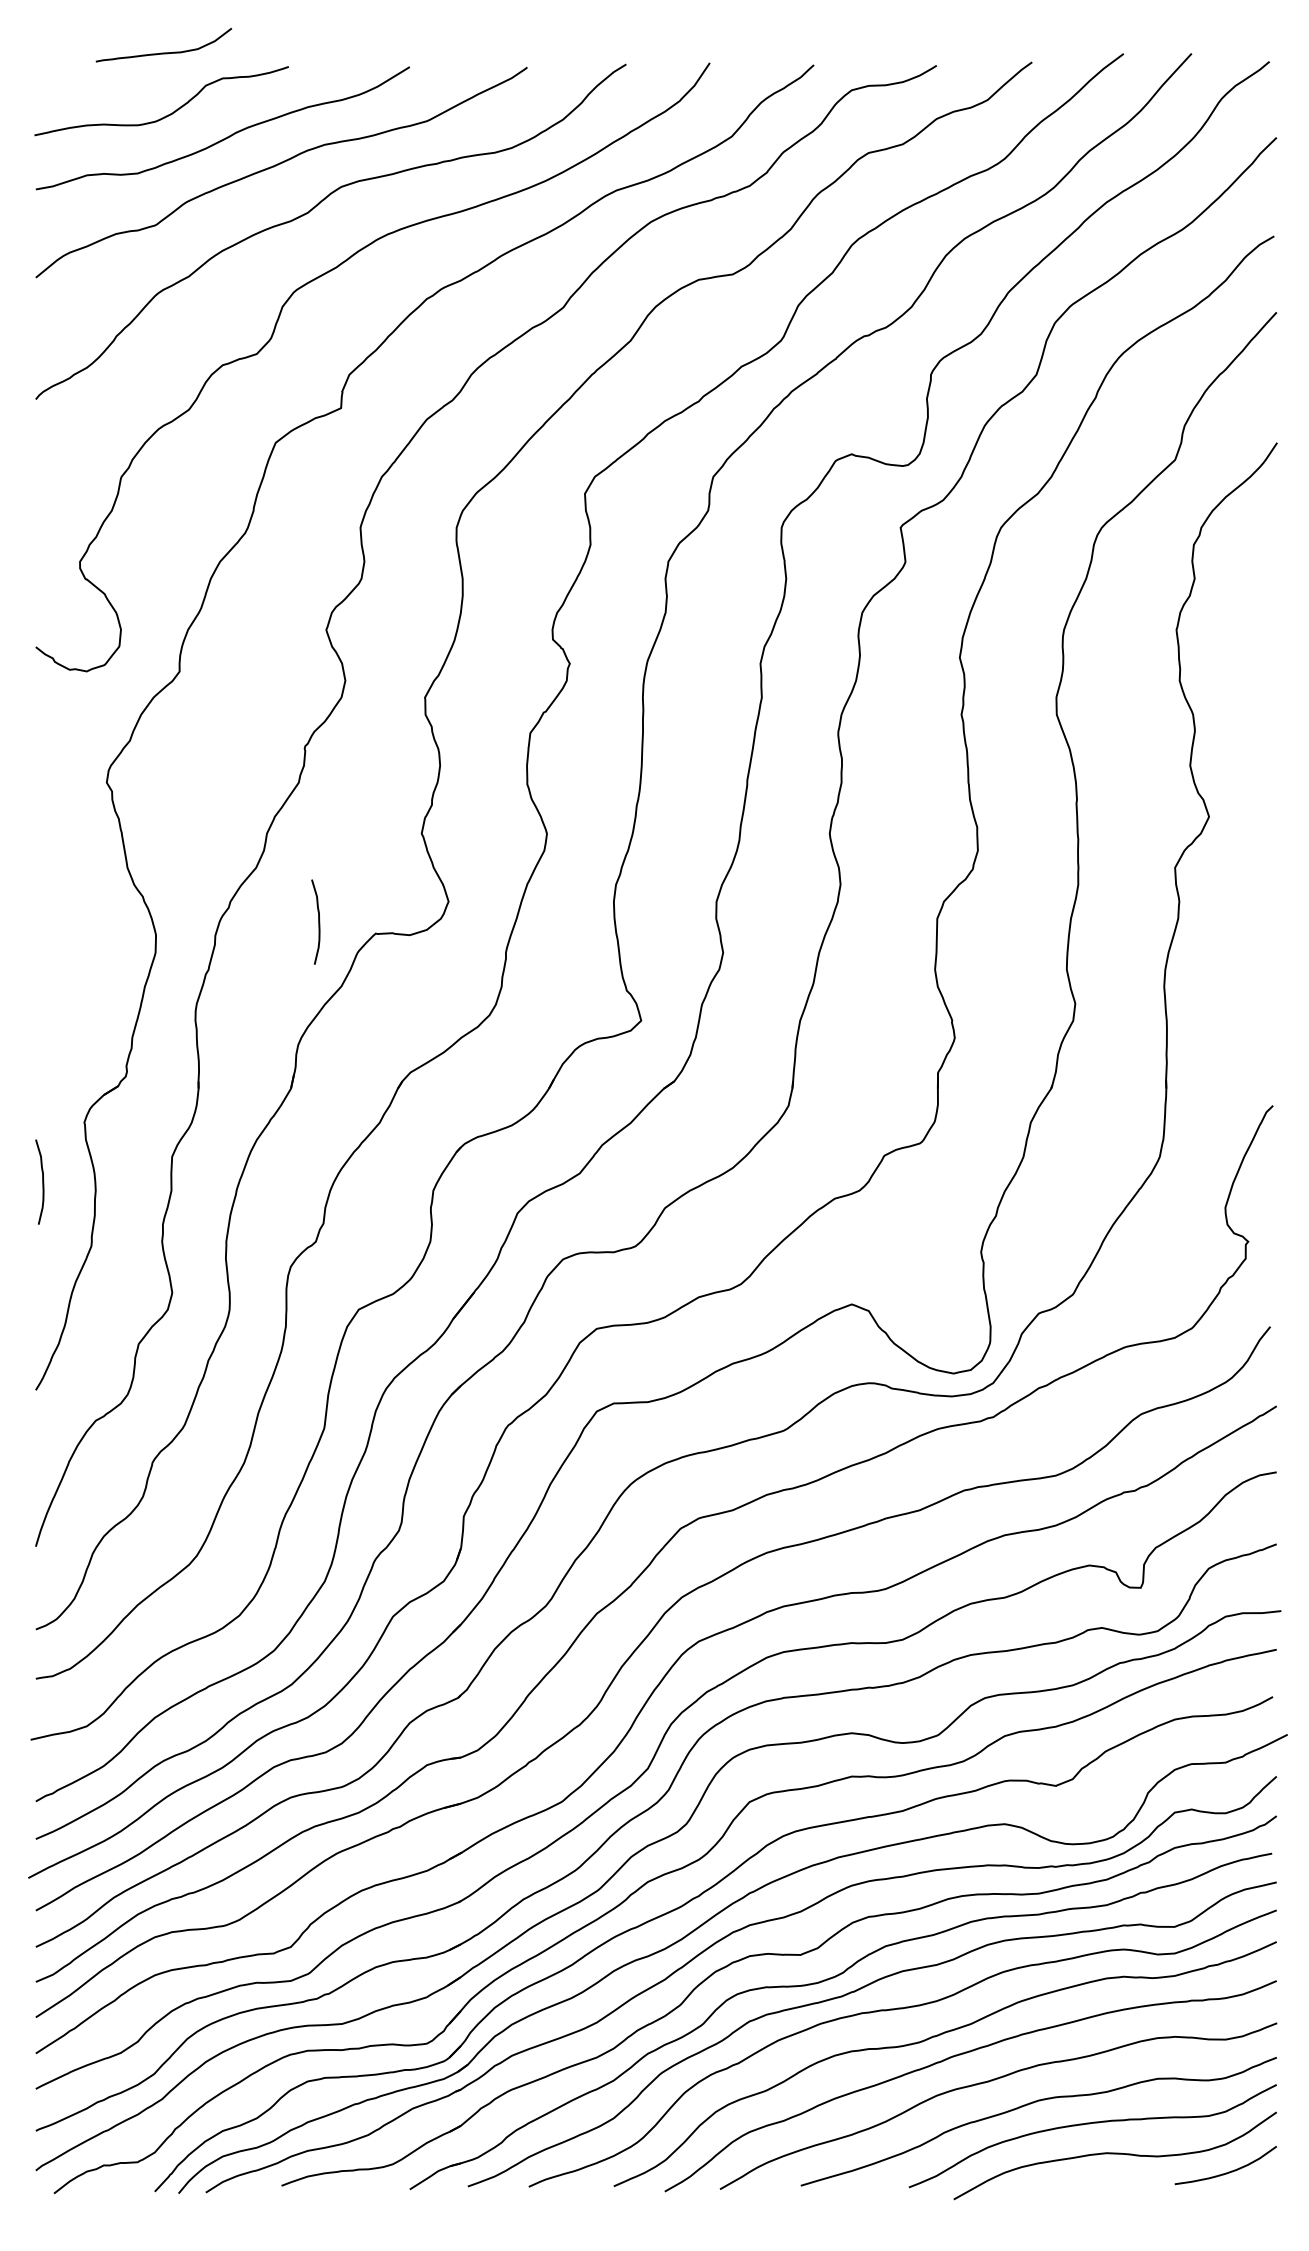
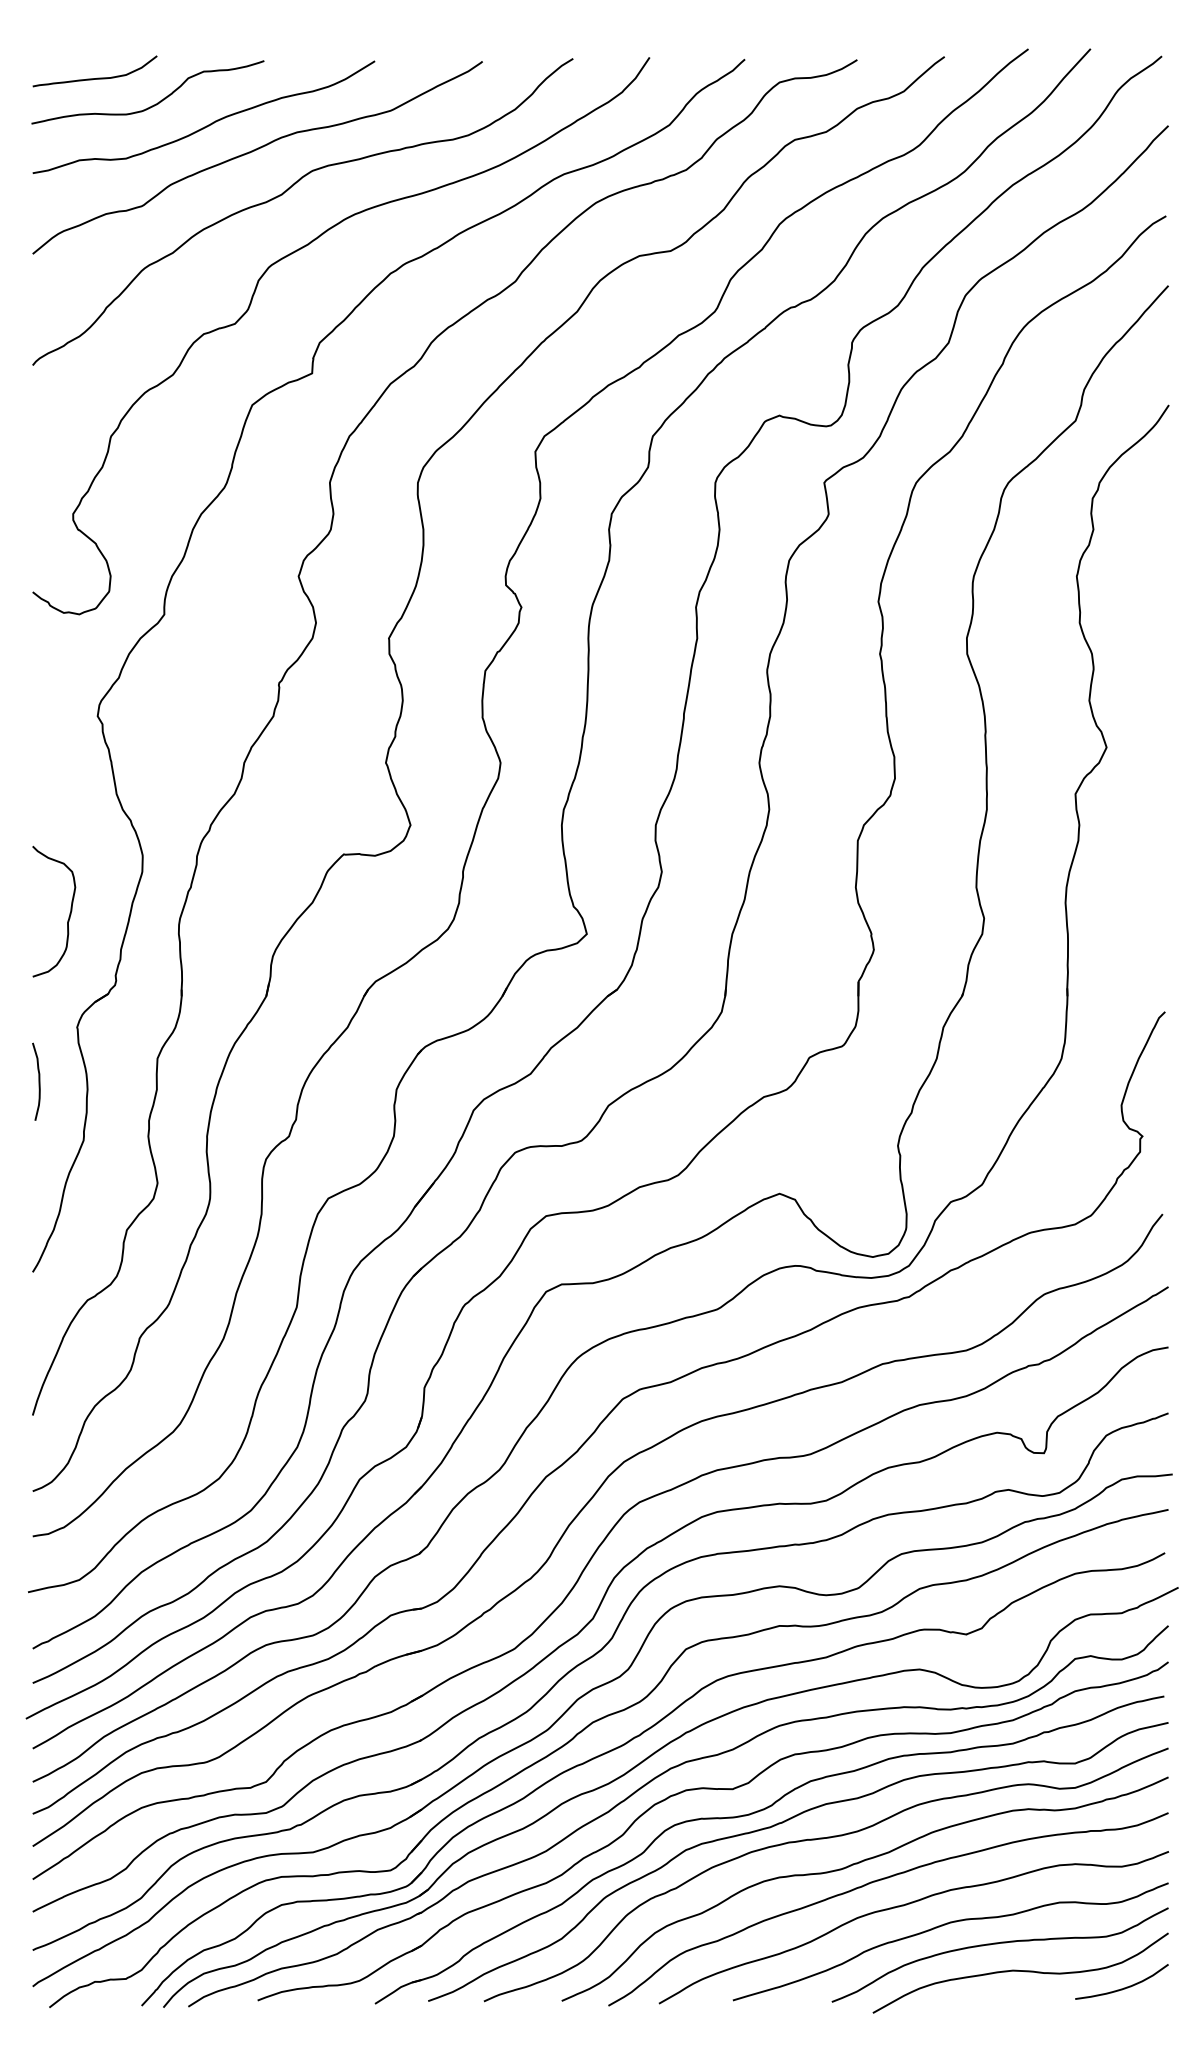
curve: (163, 52) -> (94, 78), moved
curve: (318, 921) -> (291, 843), removed
curve: (75, 1000) -> (69, 915), added

